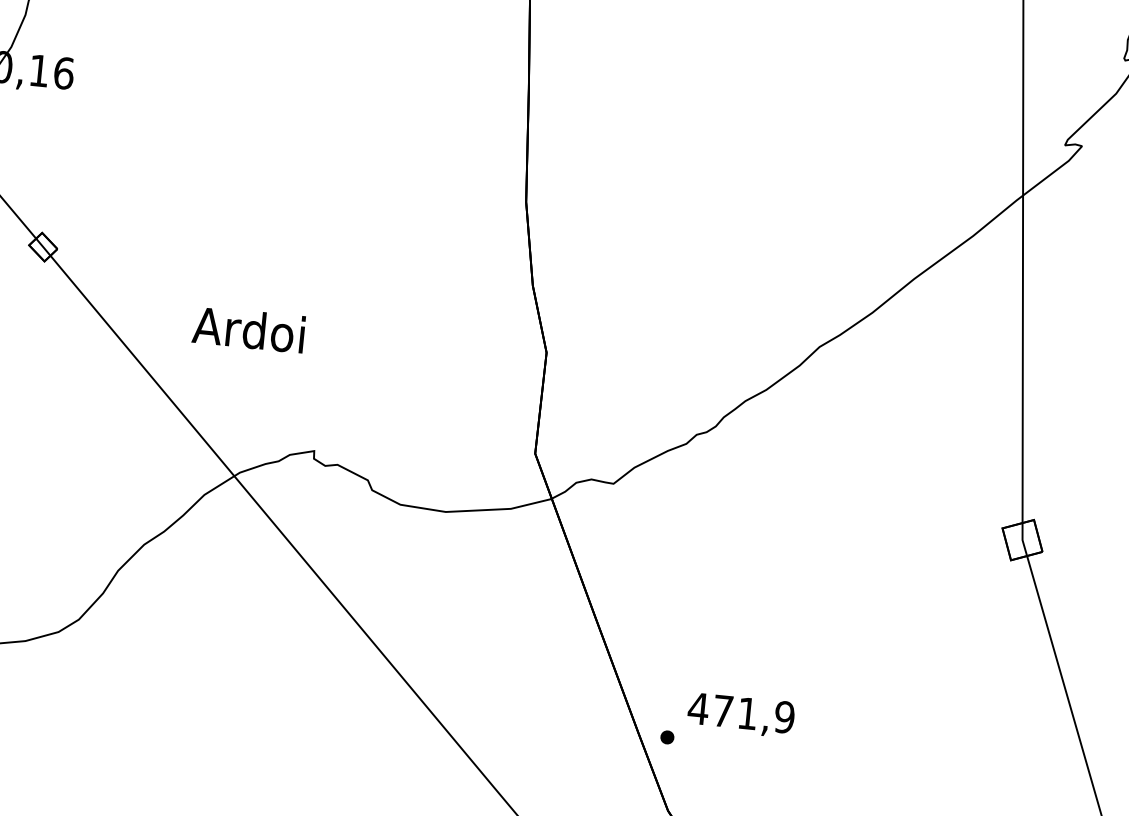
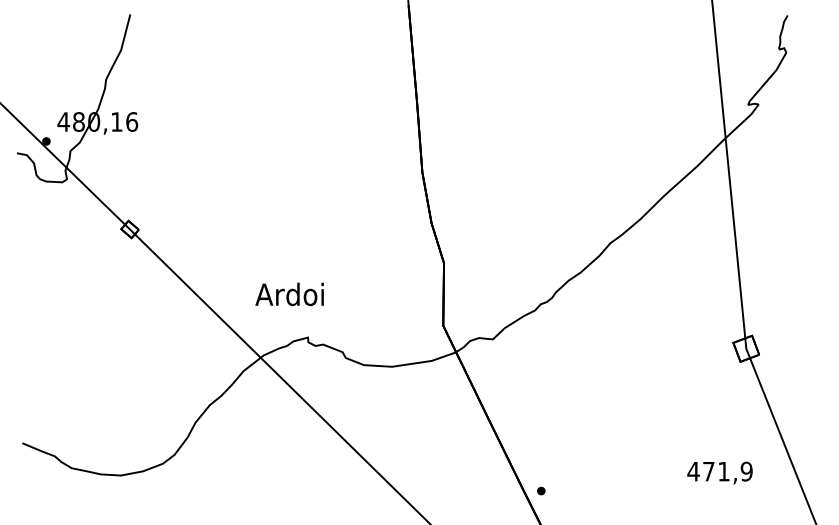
text: (248, 329) -> (289, 294), moved
text: (740, 714) -> (719, 472), moved

